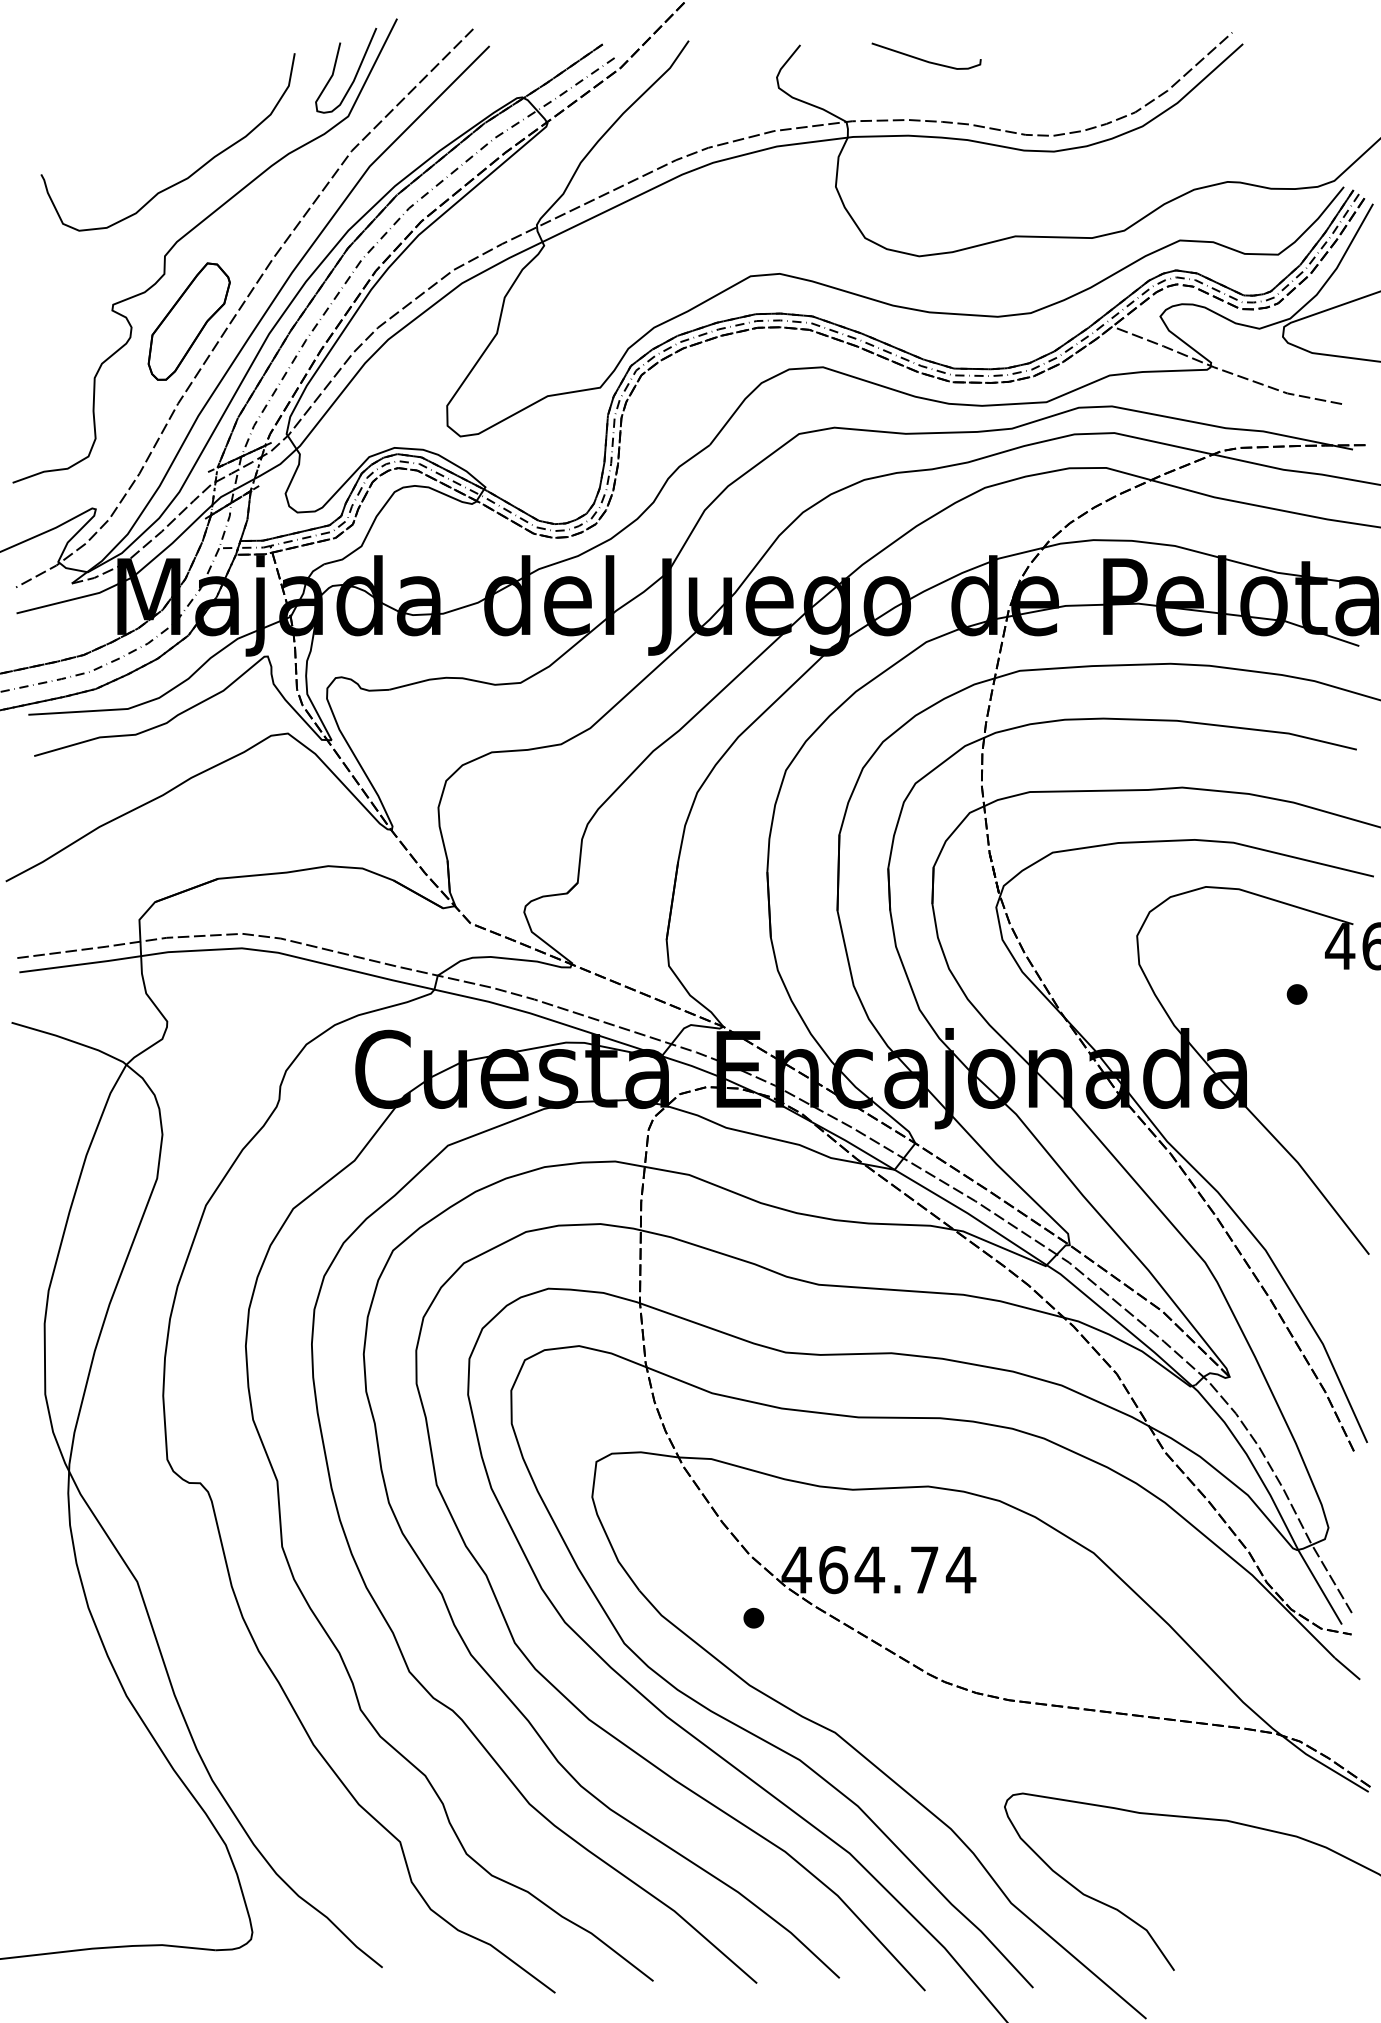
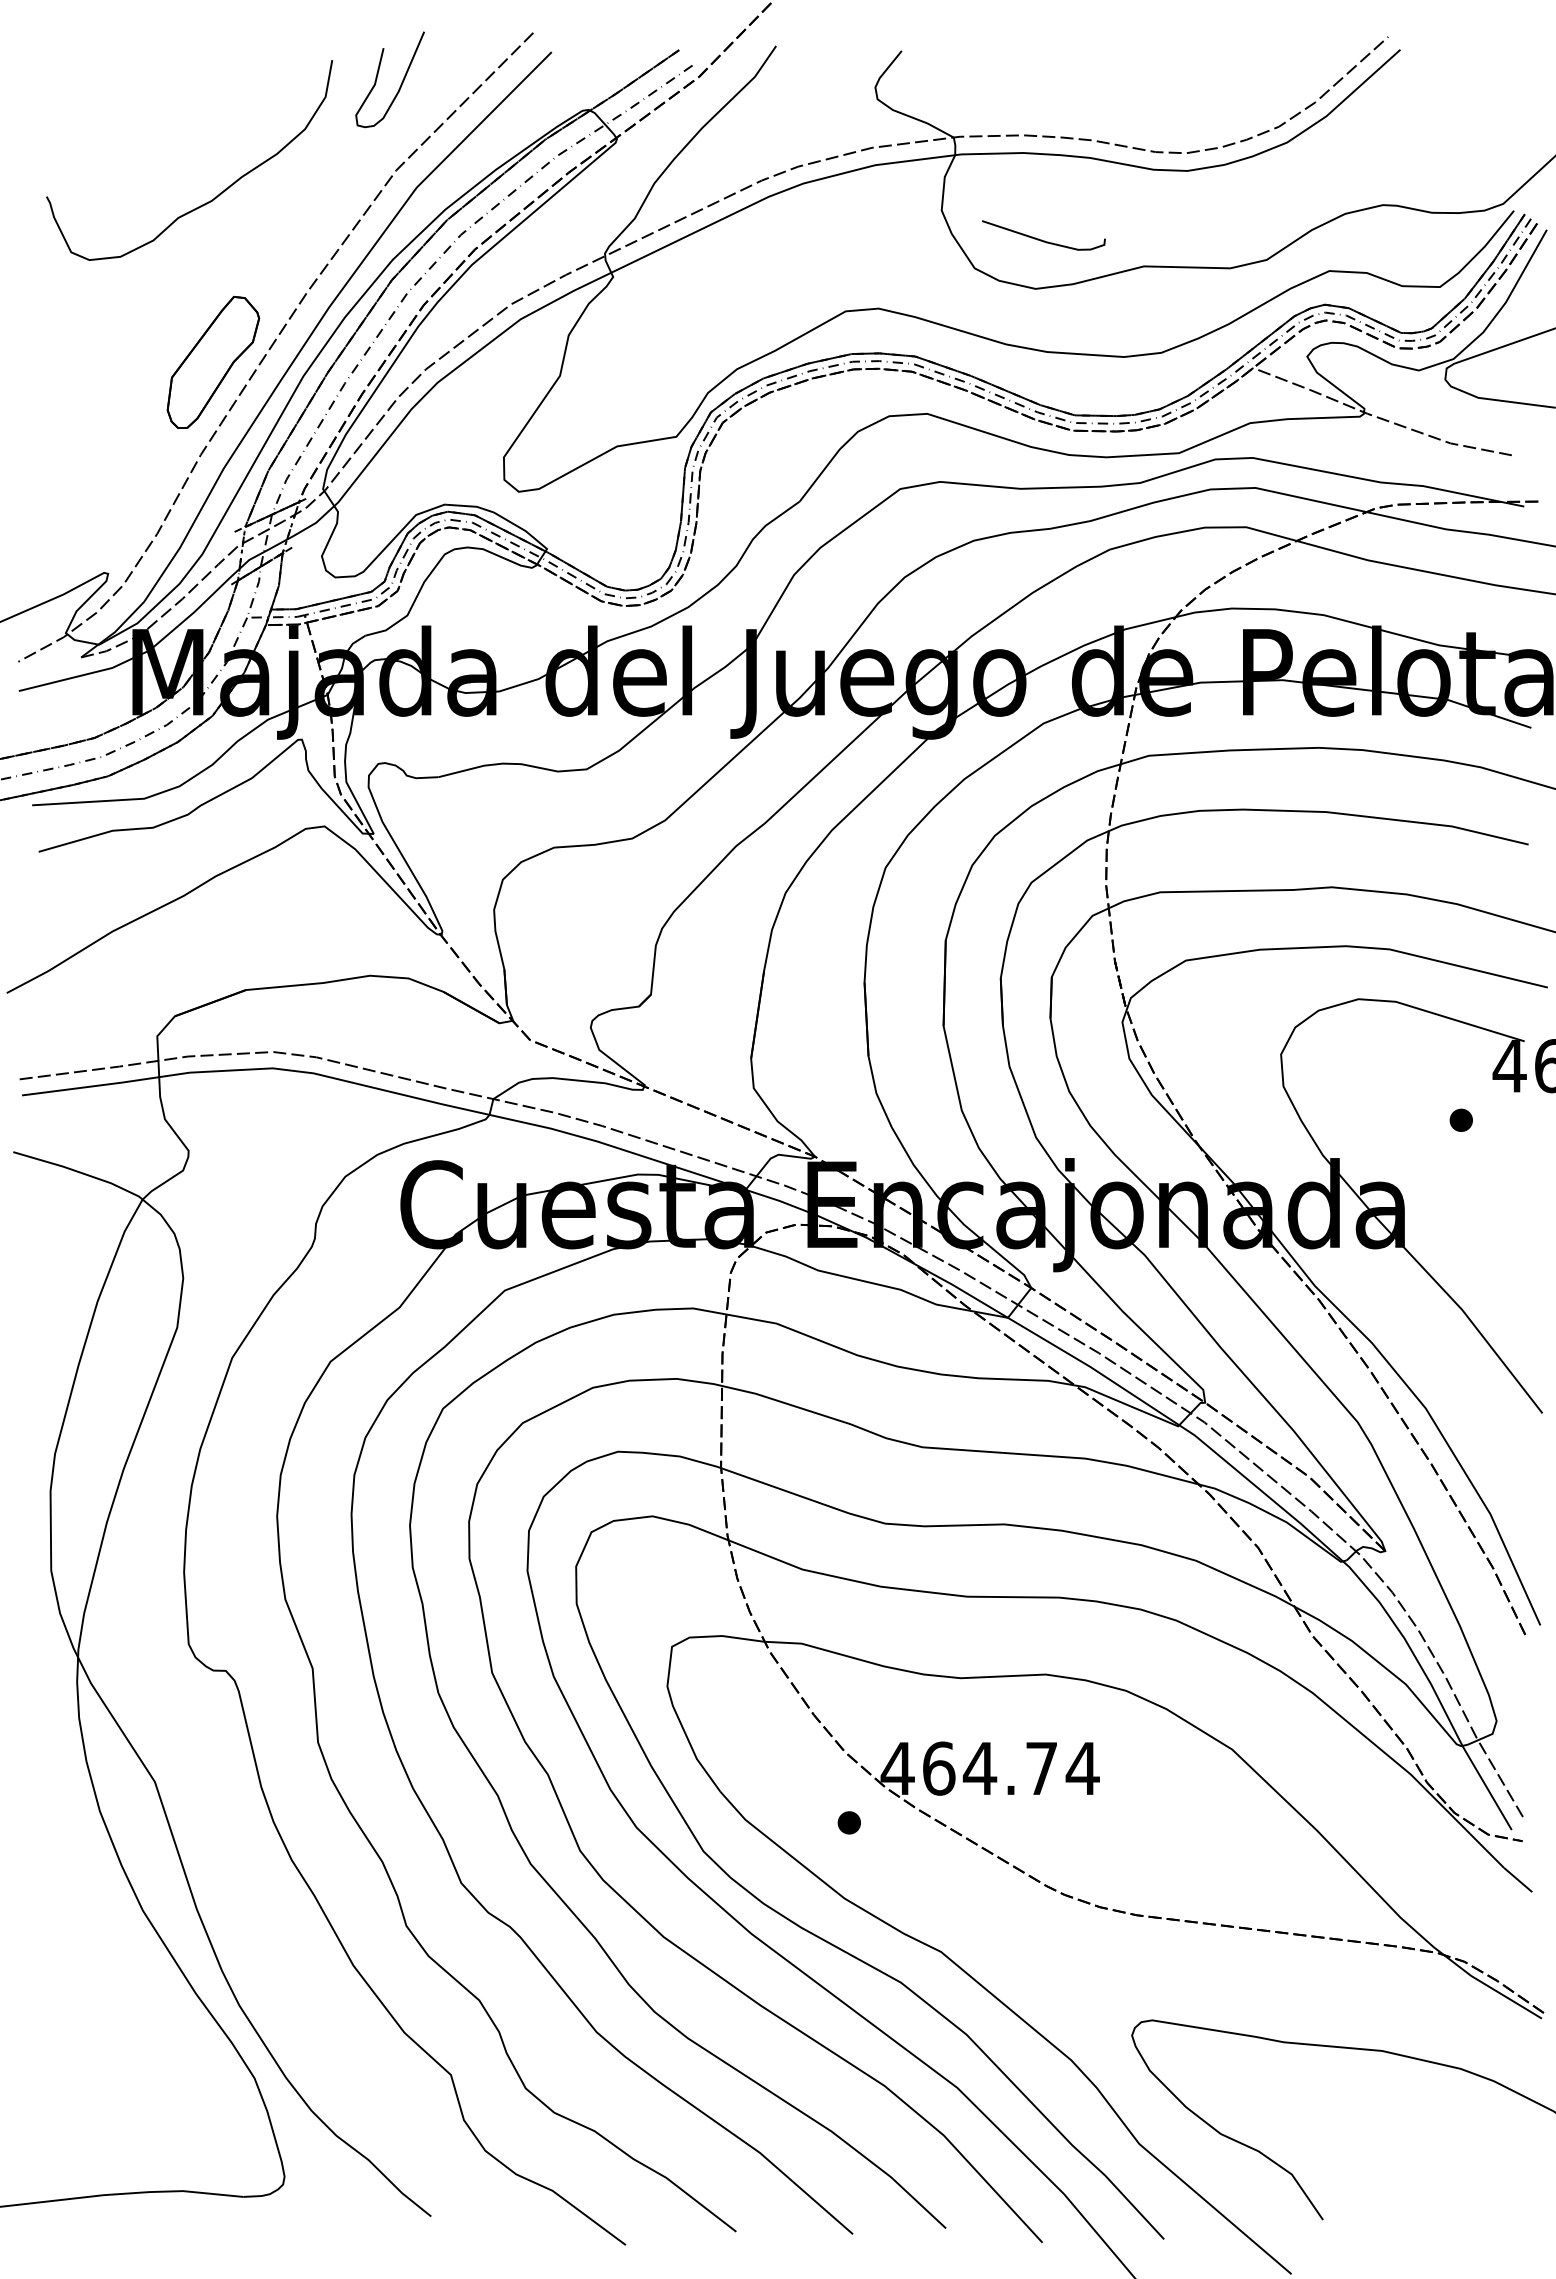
curve: (924, 59) -> (1041, 239), moved
curve: (191, 232) -> (215, 261), removed

